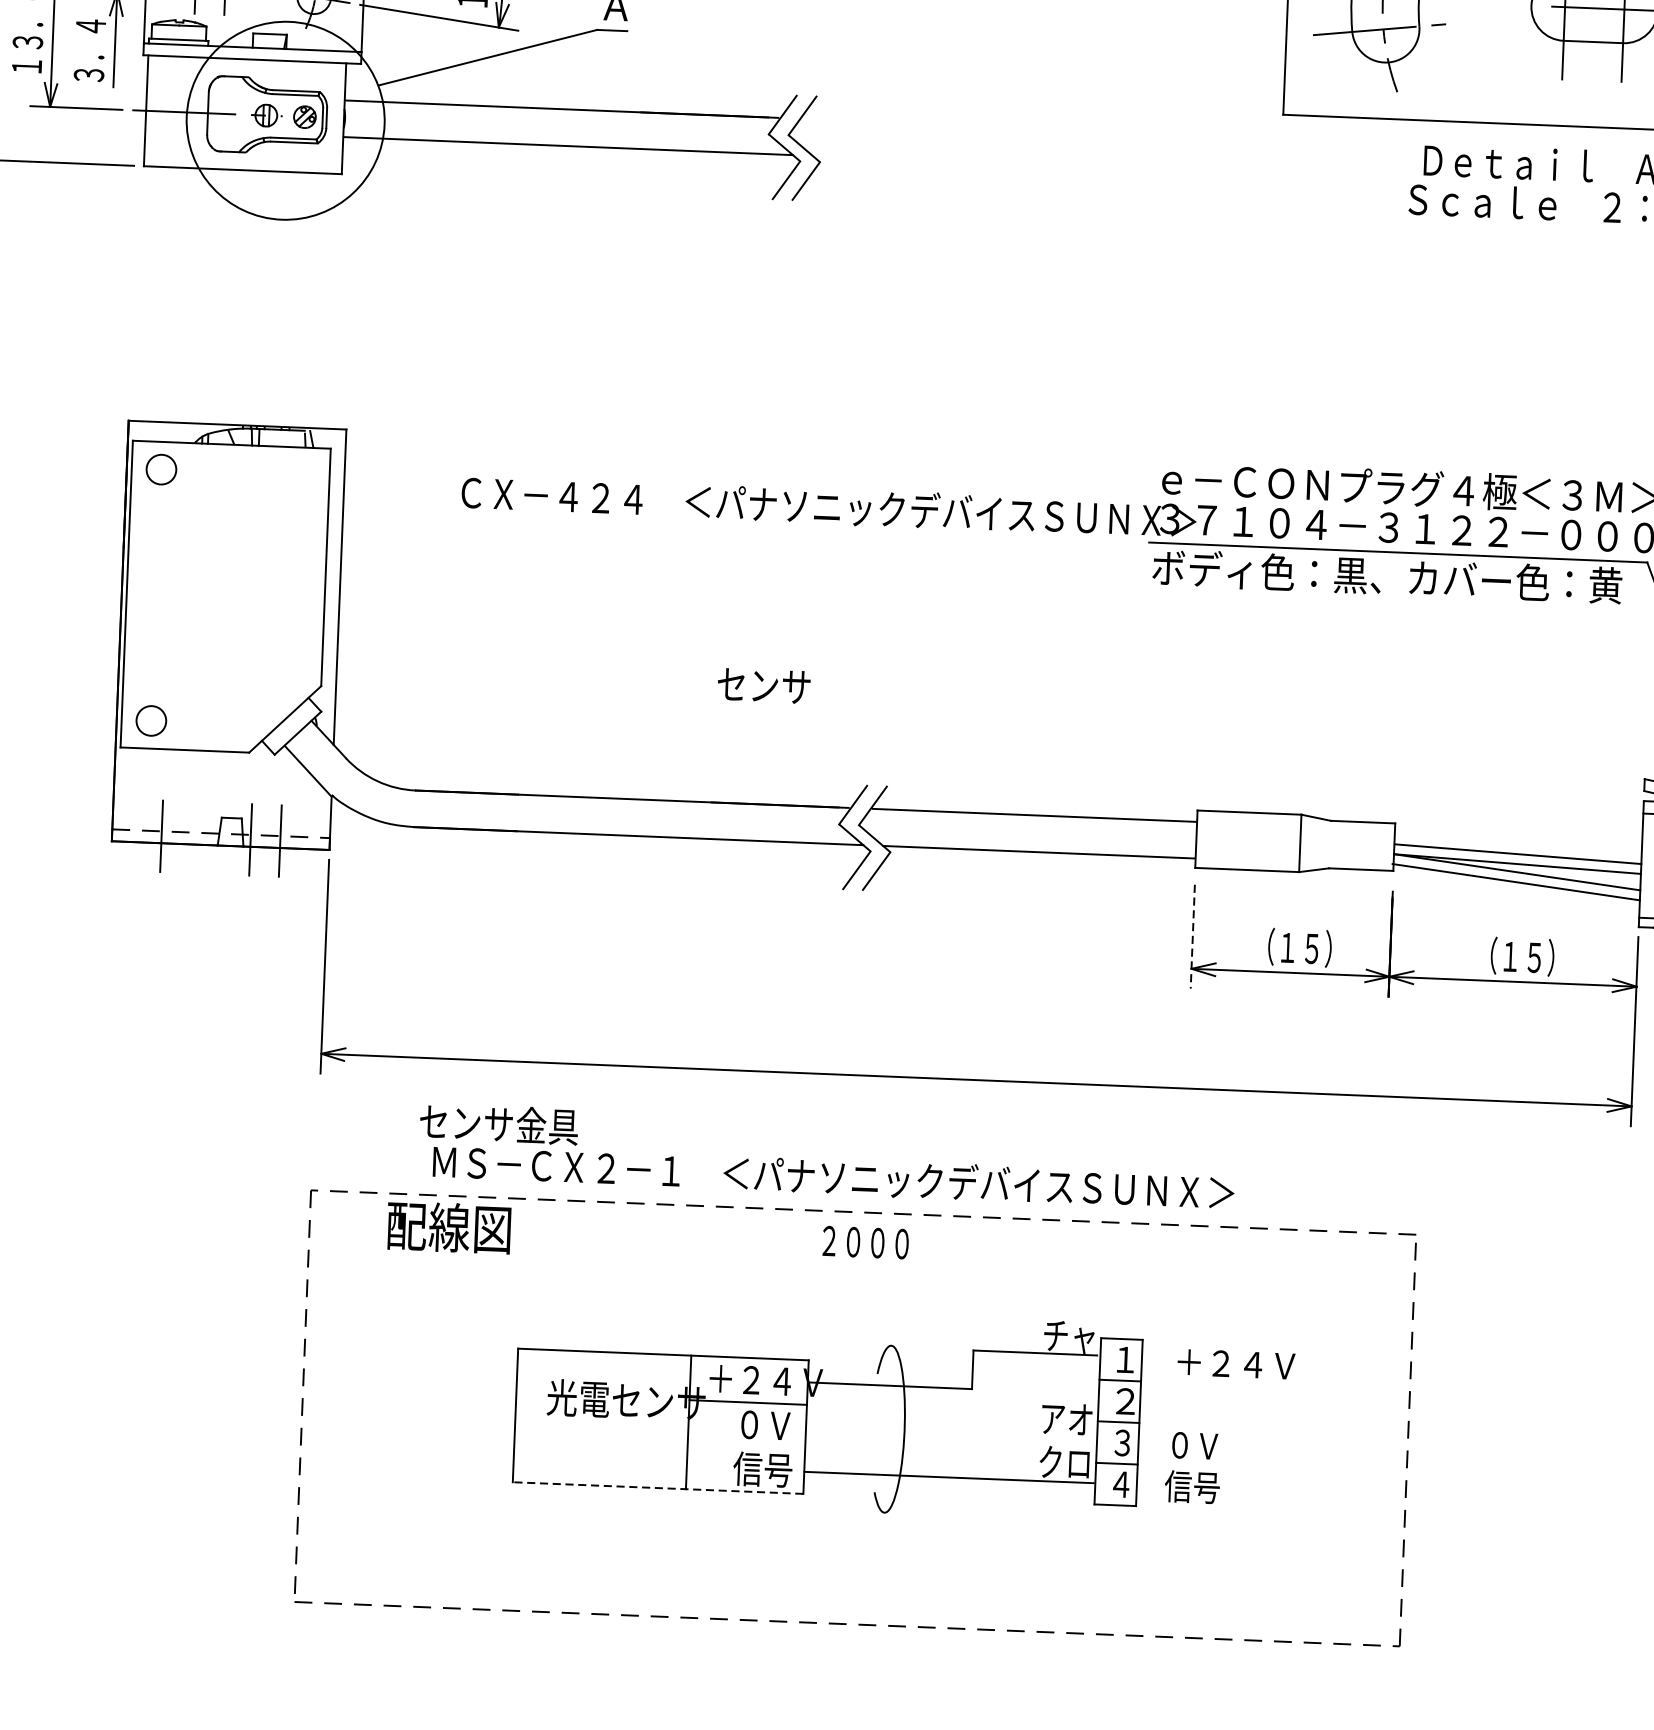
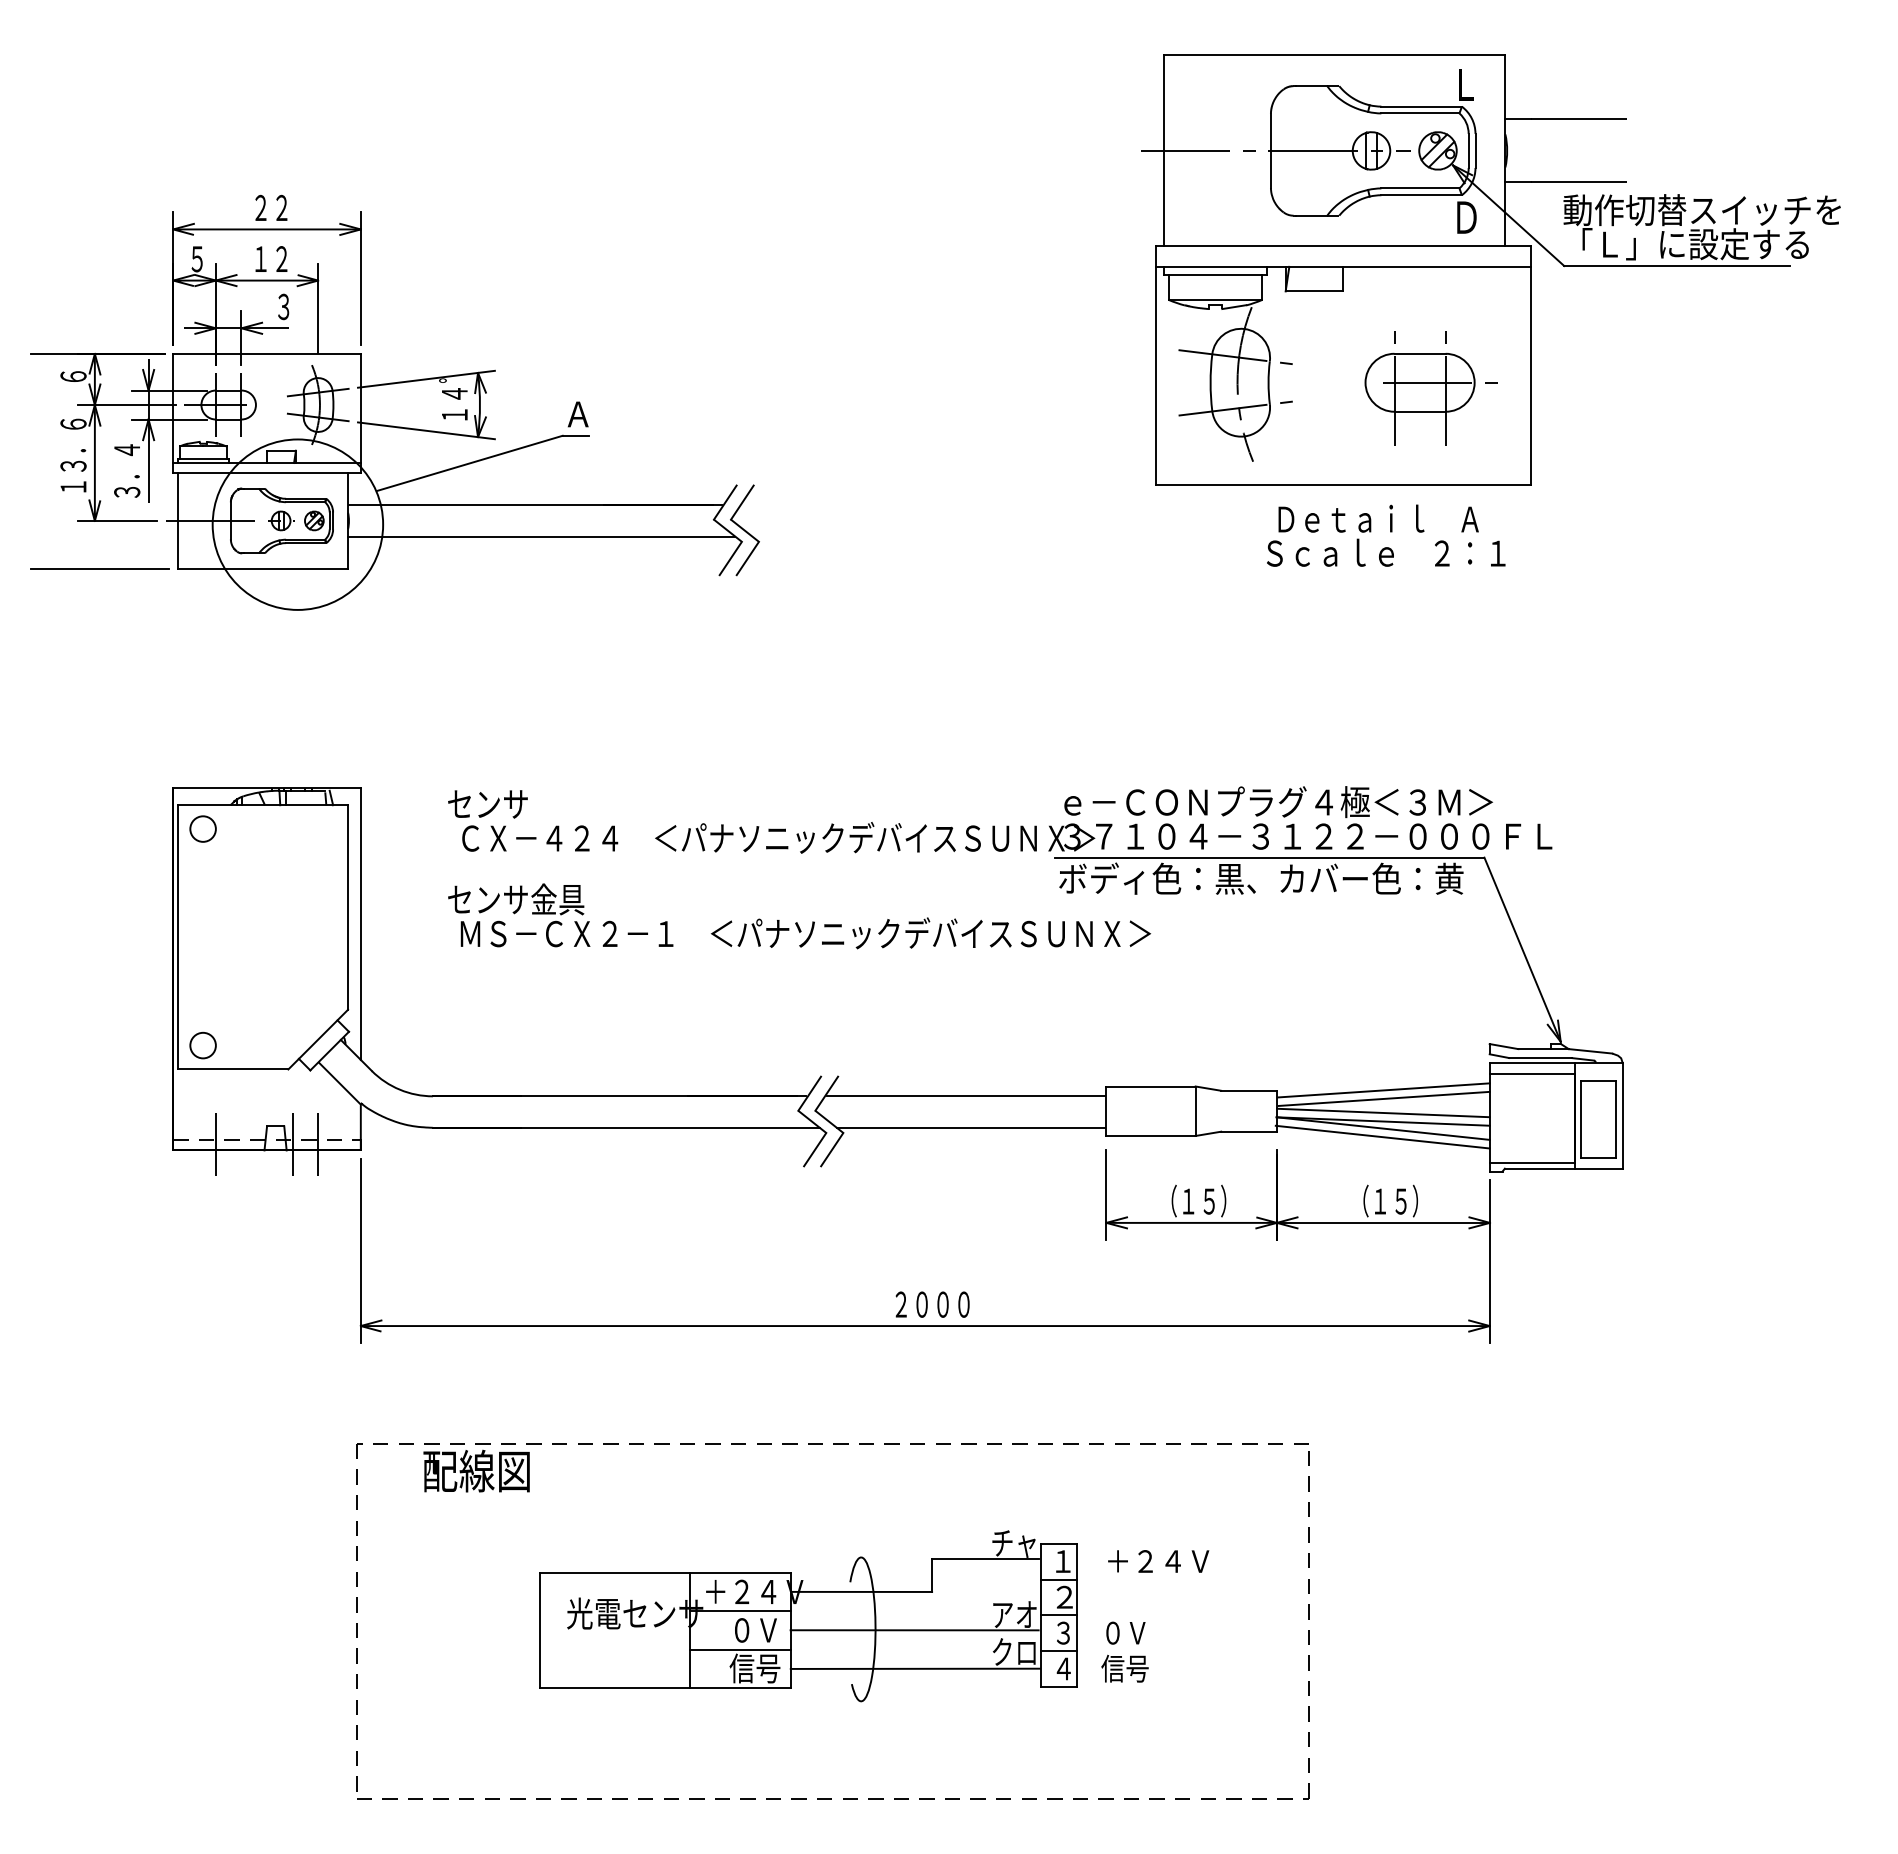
text: (763, 686) -> (487, 804), moved
line: (1519, 828) -> (1383, 1090), added
line: (1518, 837) -> (1383, 1098), added
line: (1192, 937) -> (1106, 1195), dashed -> solid
text: (827, 1157) -> (799, 916), moved
text: (865, 1242) -> (932, 1304), moved
line: (949, 1432) -> (914, 1630), added
line: (745, 1446) -> (739, 1649), added
line: (658, 1487) -> (665, 1687), dashed -> solid

